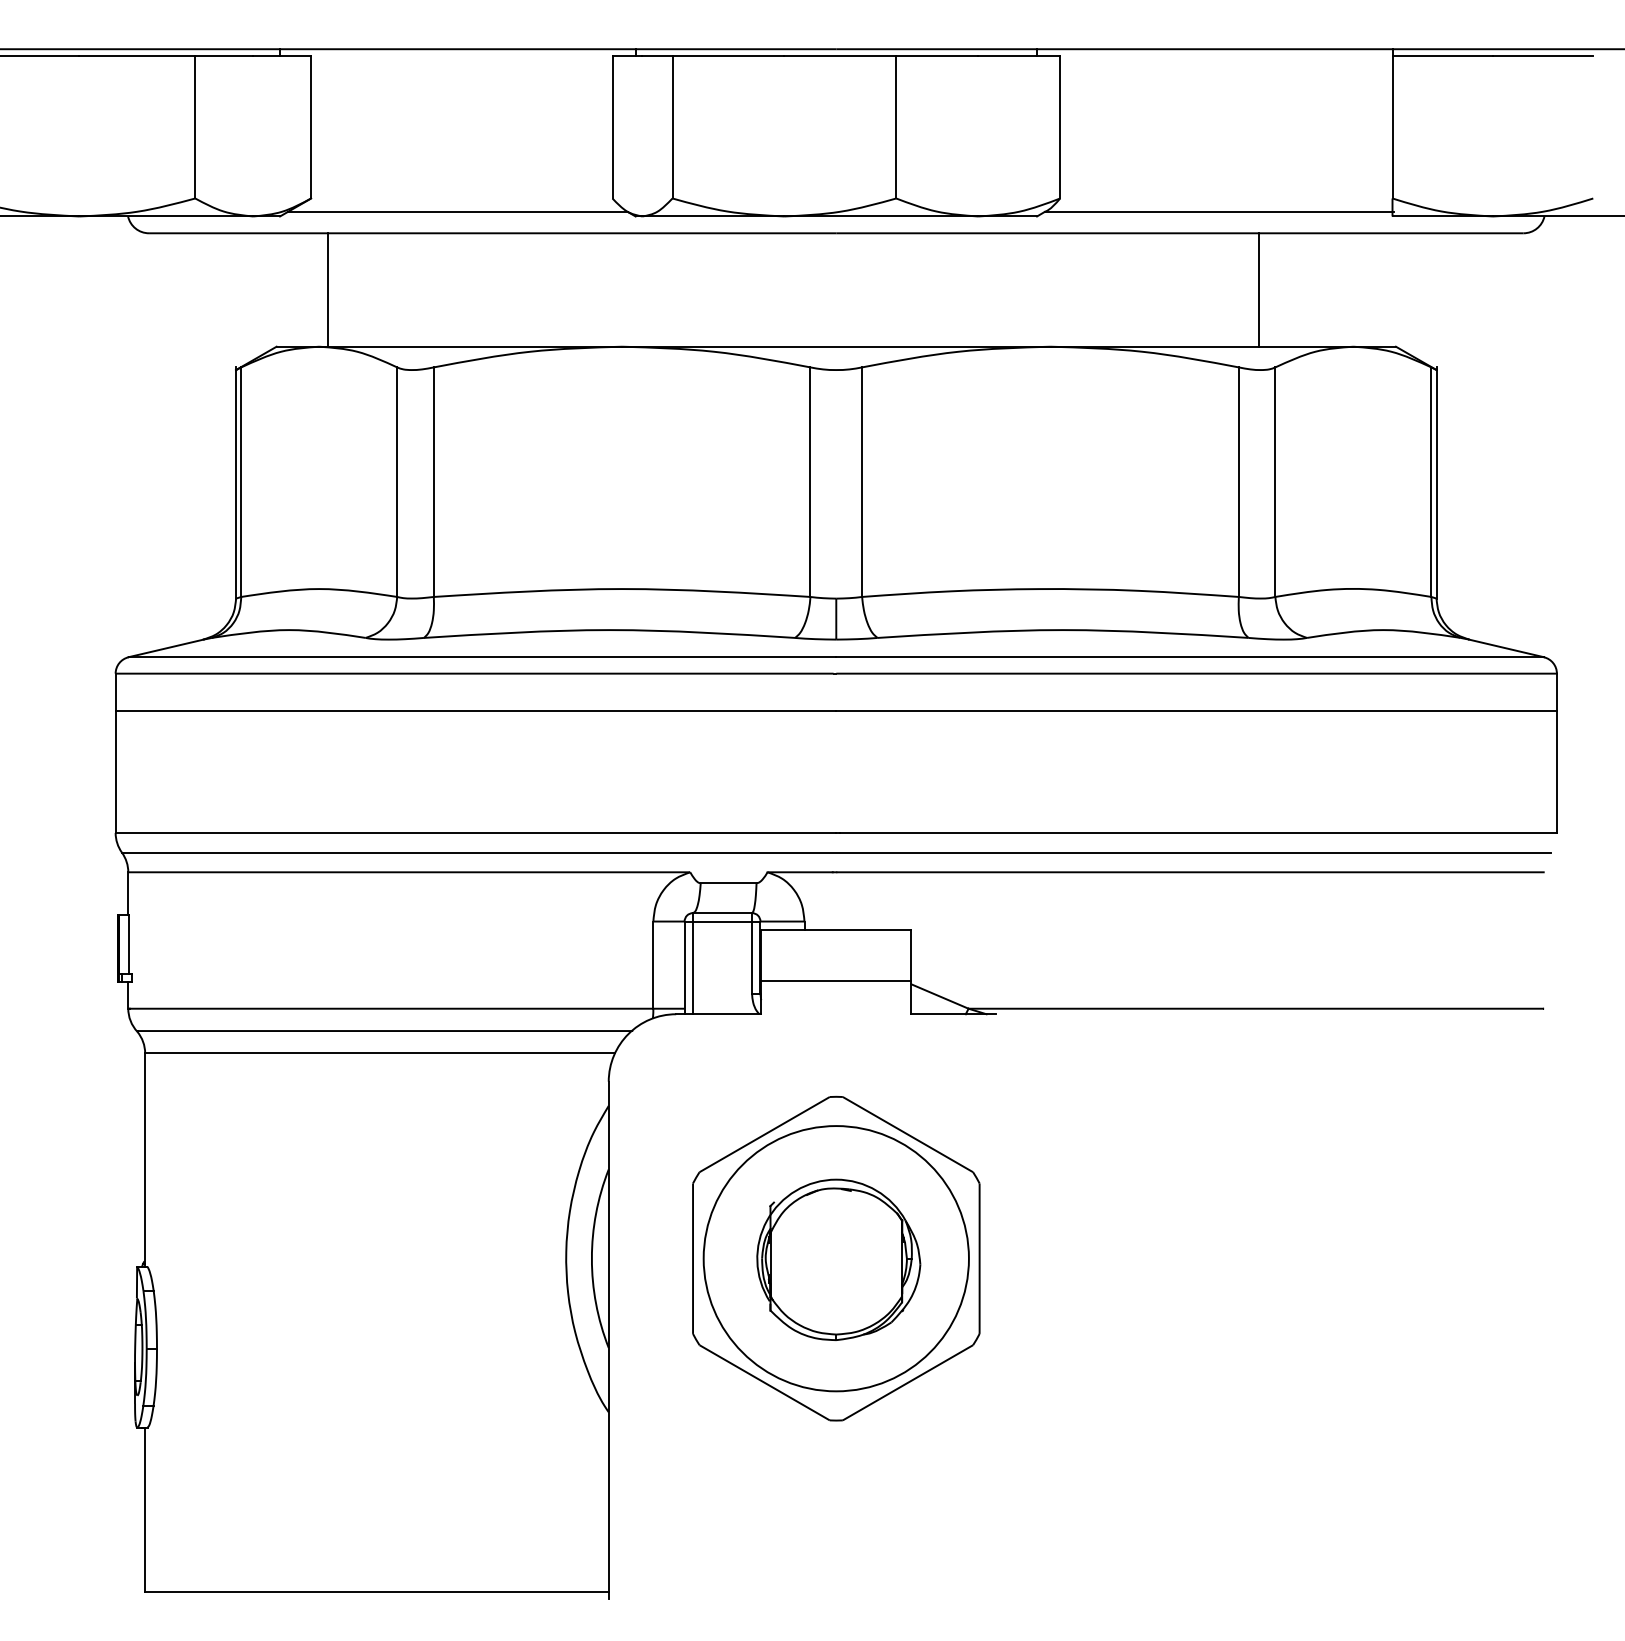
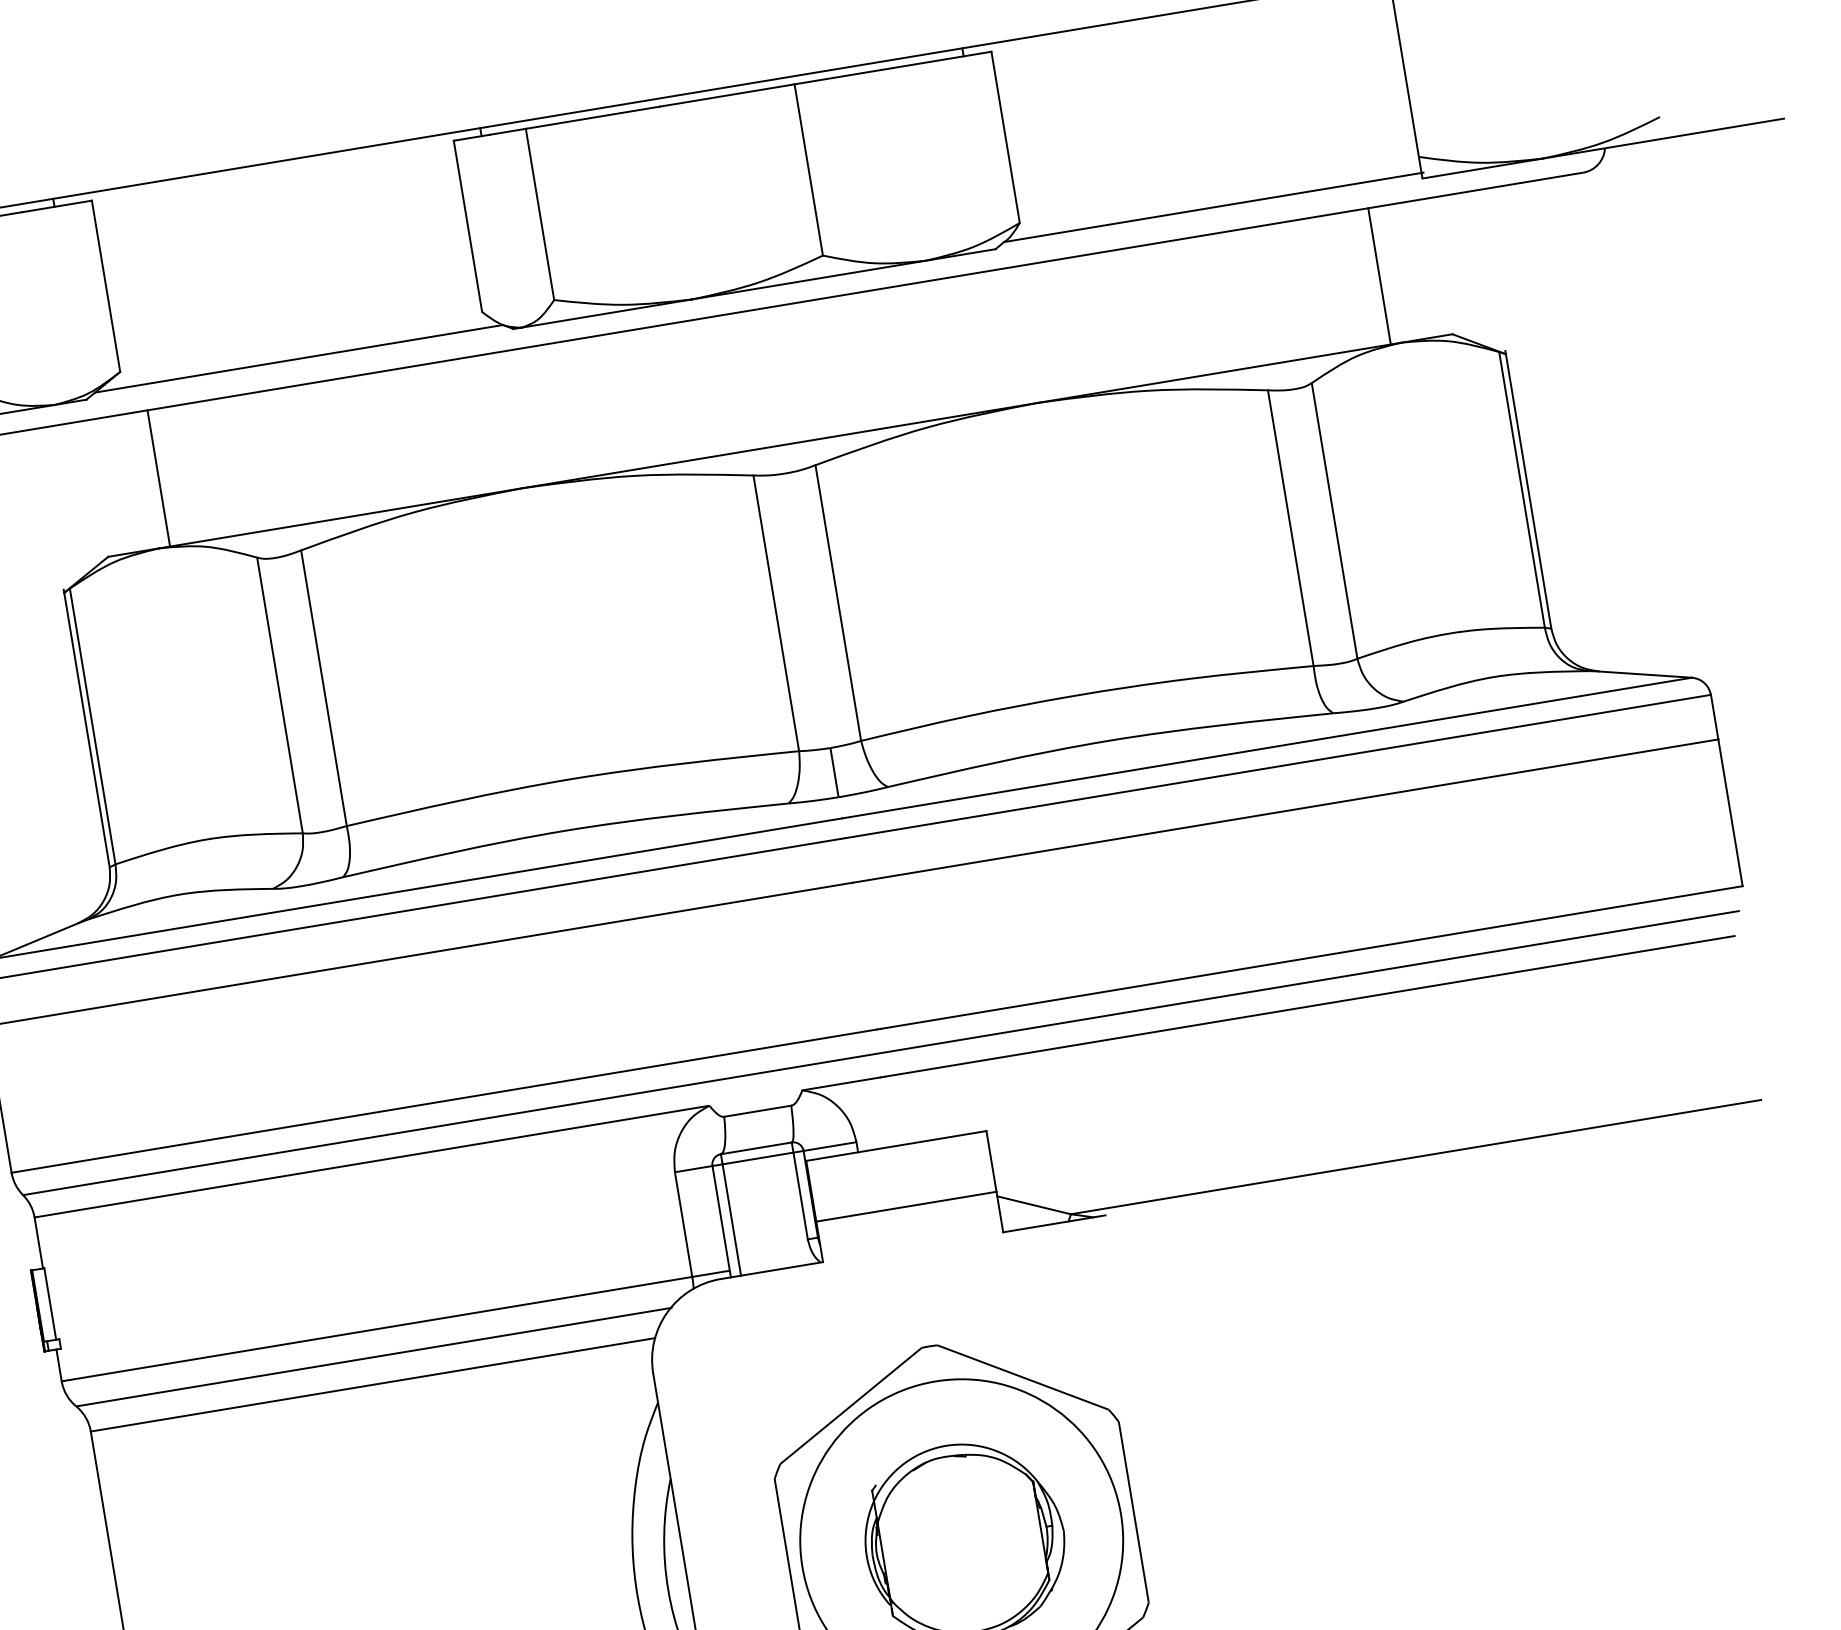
line: (1258, 289) -> (1379, 275), moved

